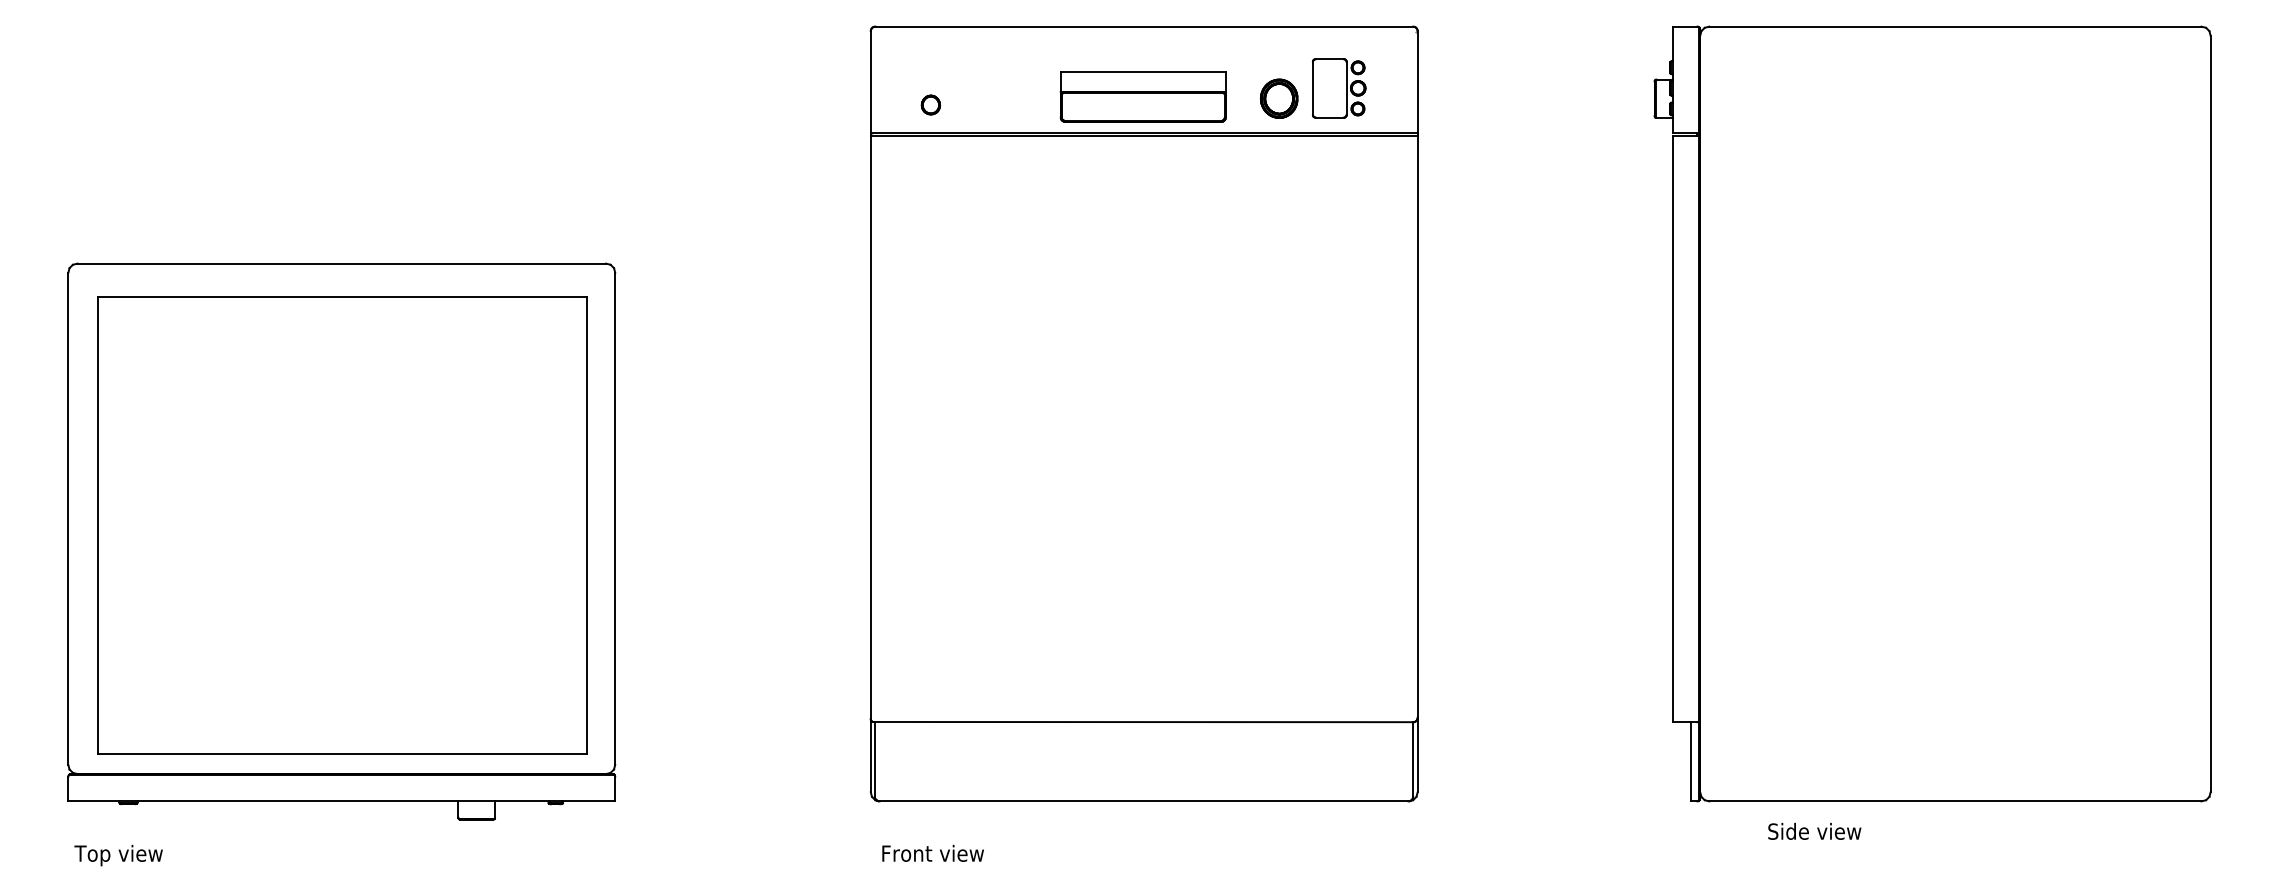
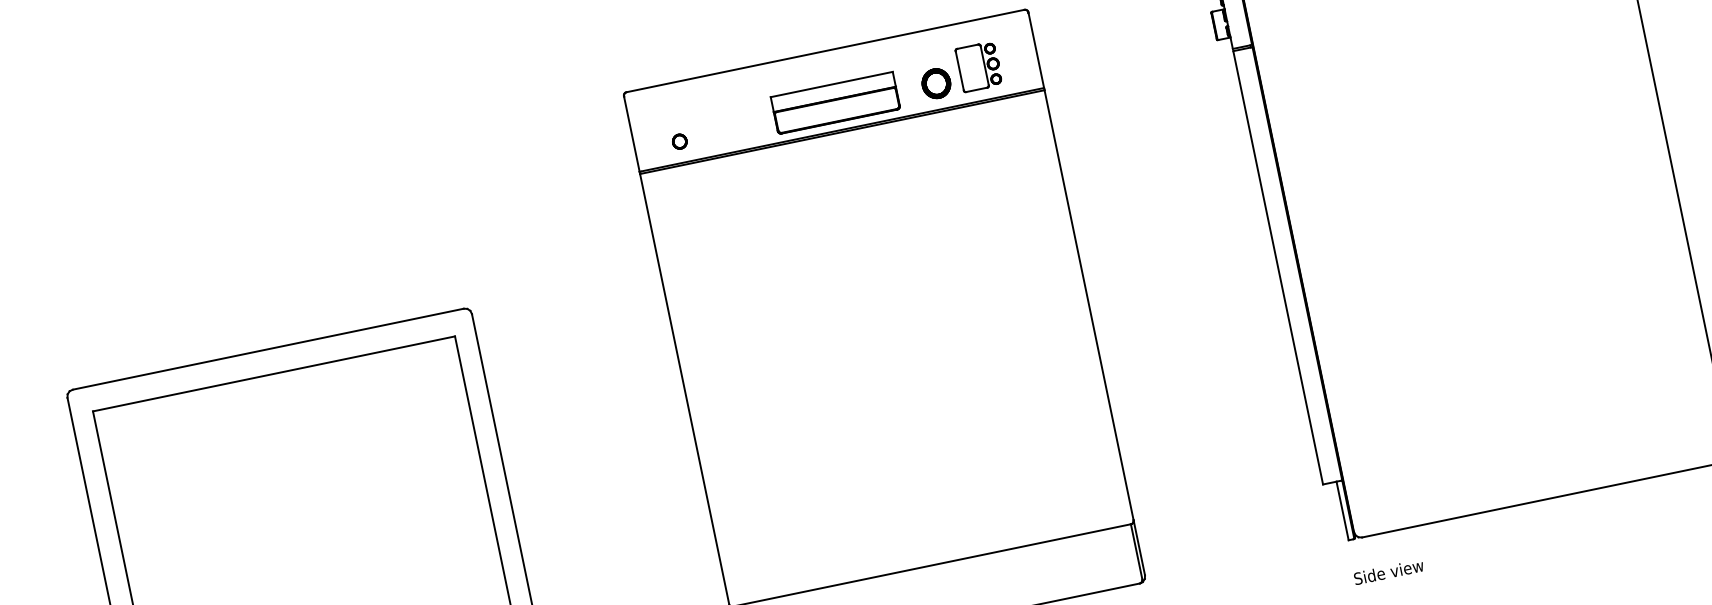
text: (1814, 830) -> (1388, 571), moved

